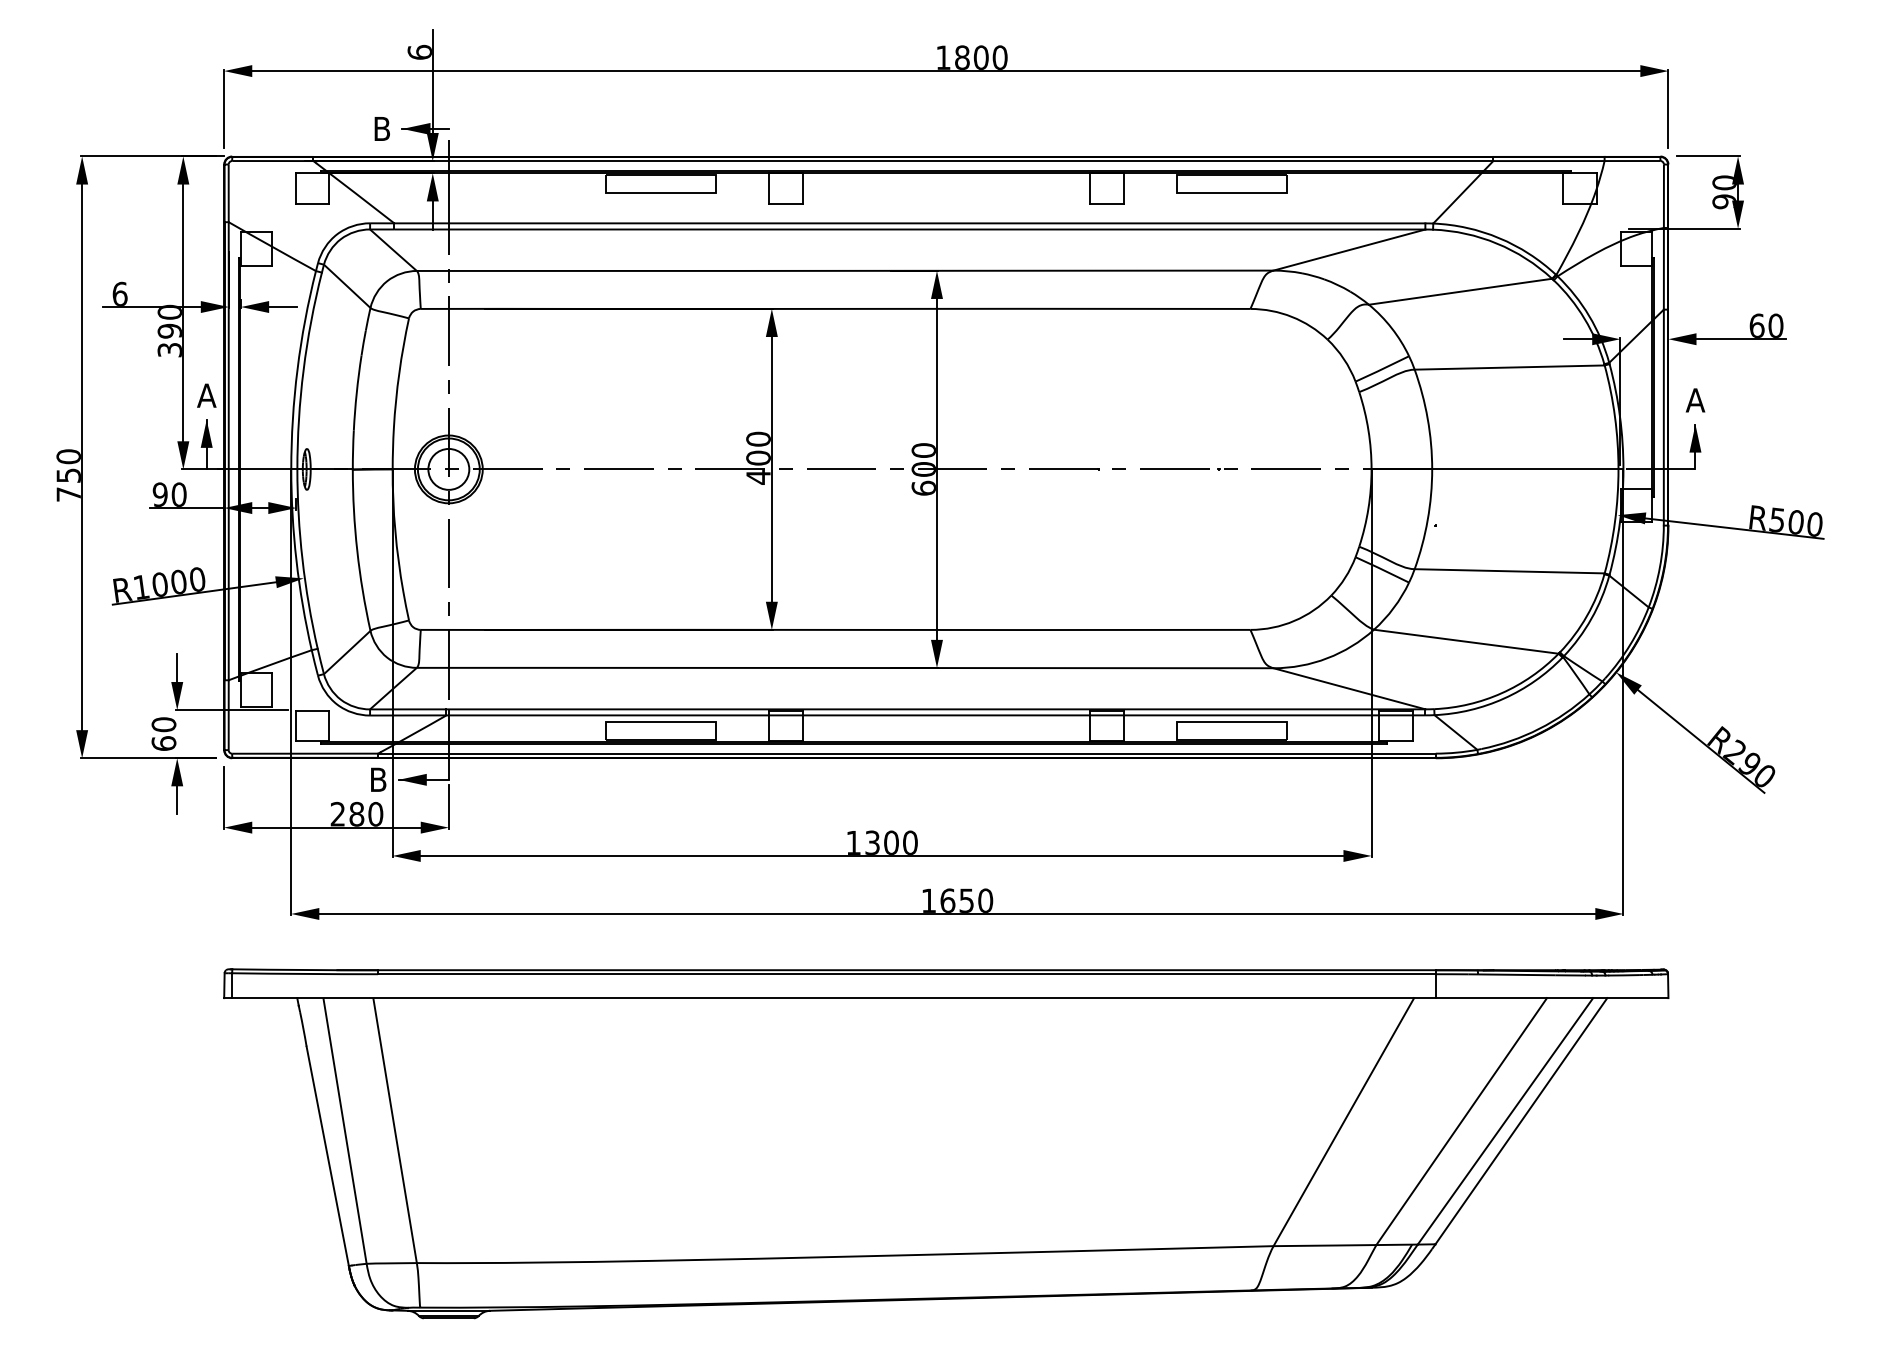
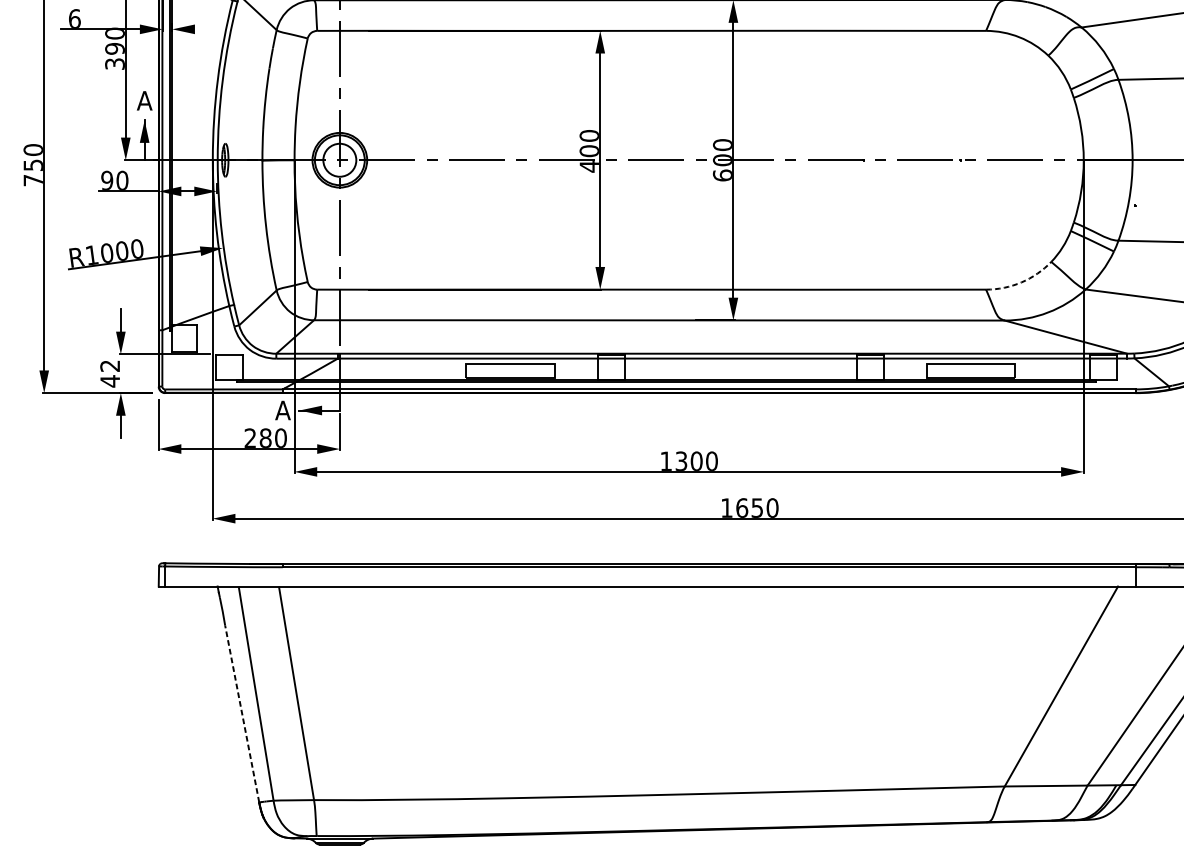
line: (283, 307) -> (206, 29), removed
arc: (1294, 620) -> (1021, 282), solid -> dashed
text: (163, 734) -> (109, 373), 60 -> 42
text: (378, 779) -> (283, 410), B -> A
line: (327, 1156) -> (242, 714), solid -> dashed

